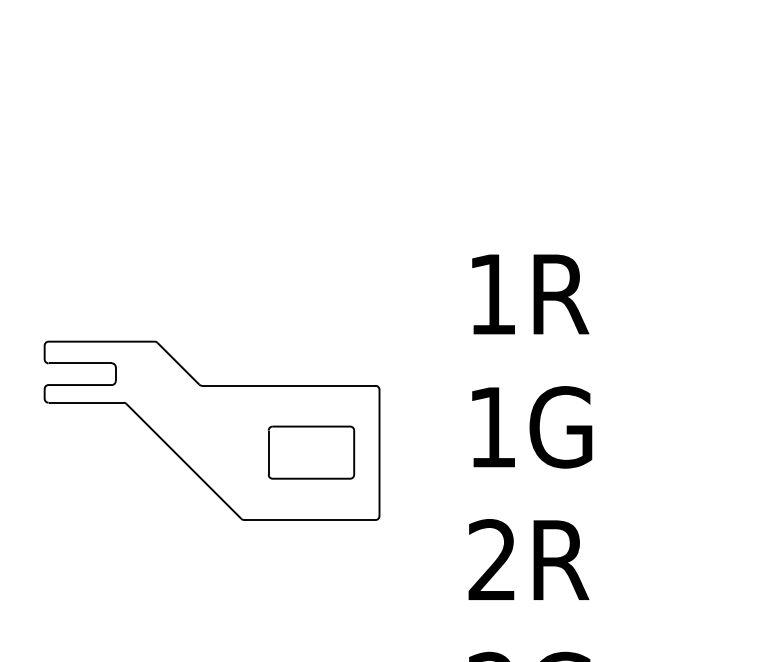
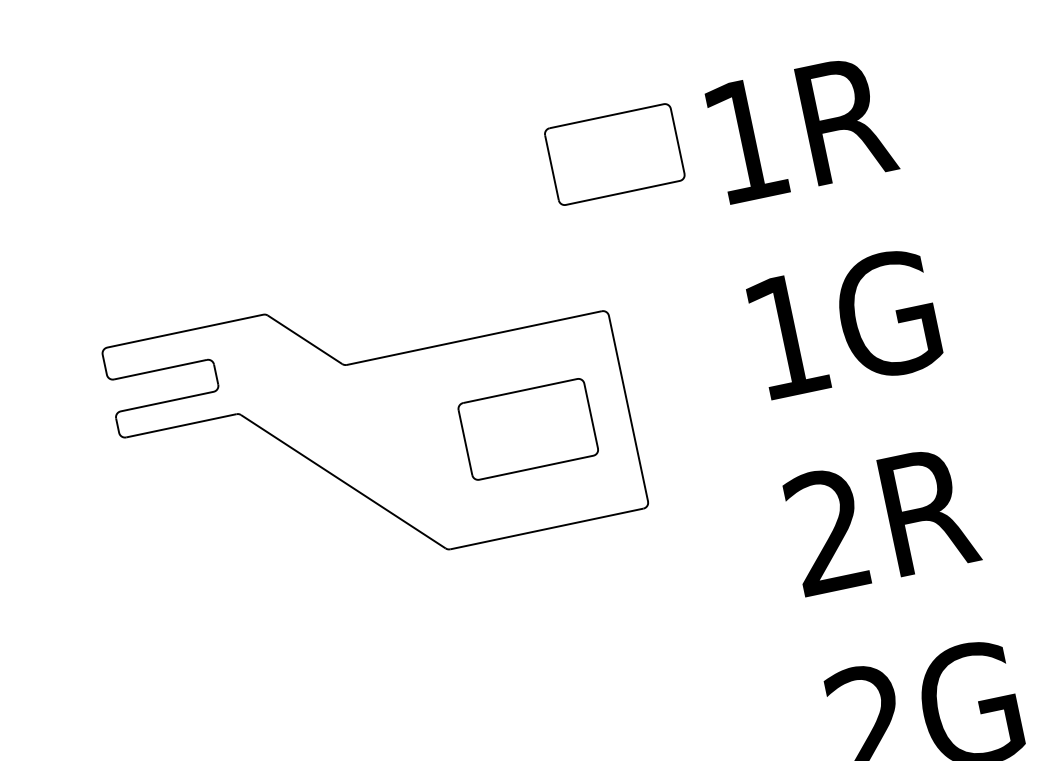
part: (405, 285) -> (614, 154), added

